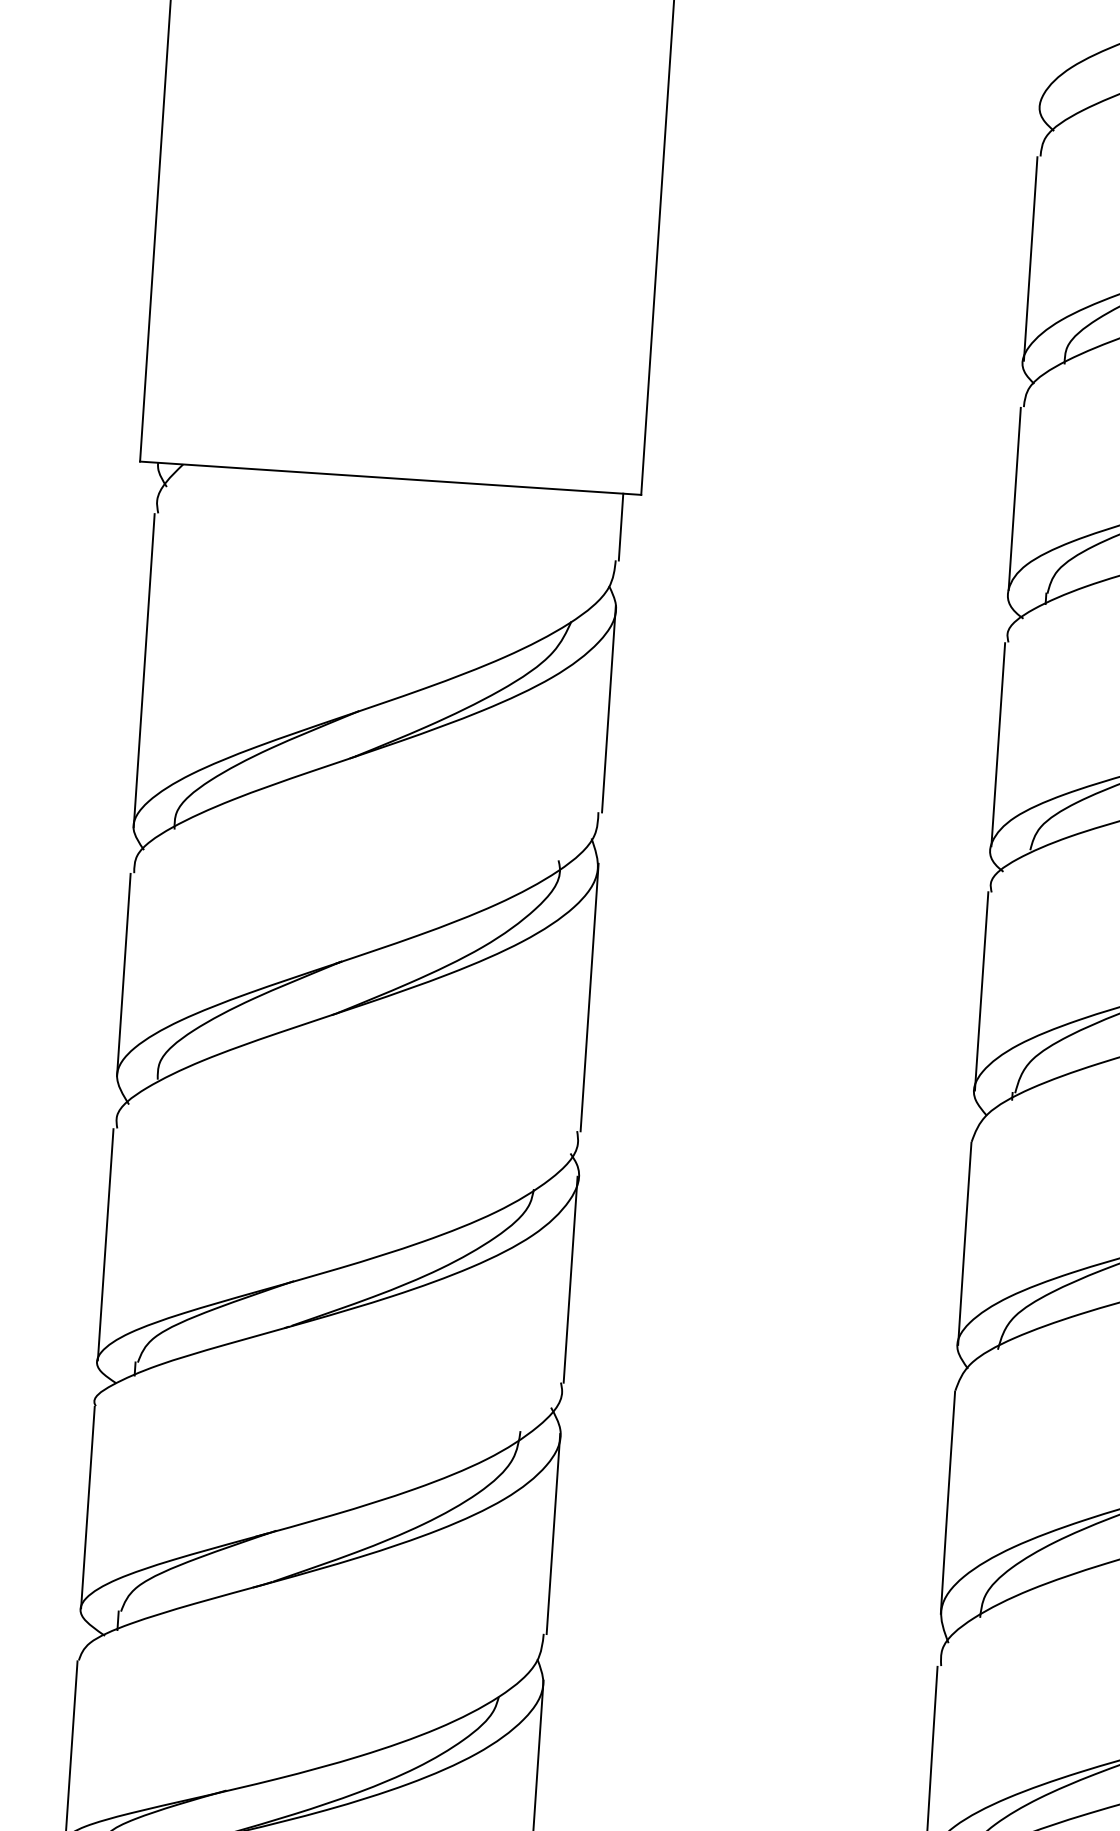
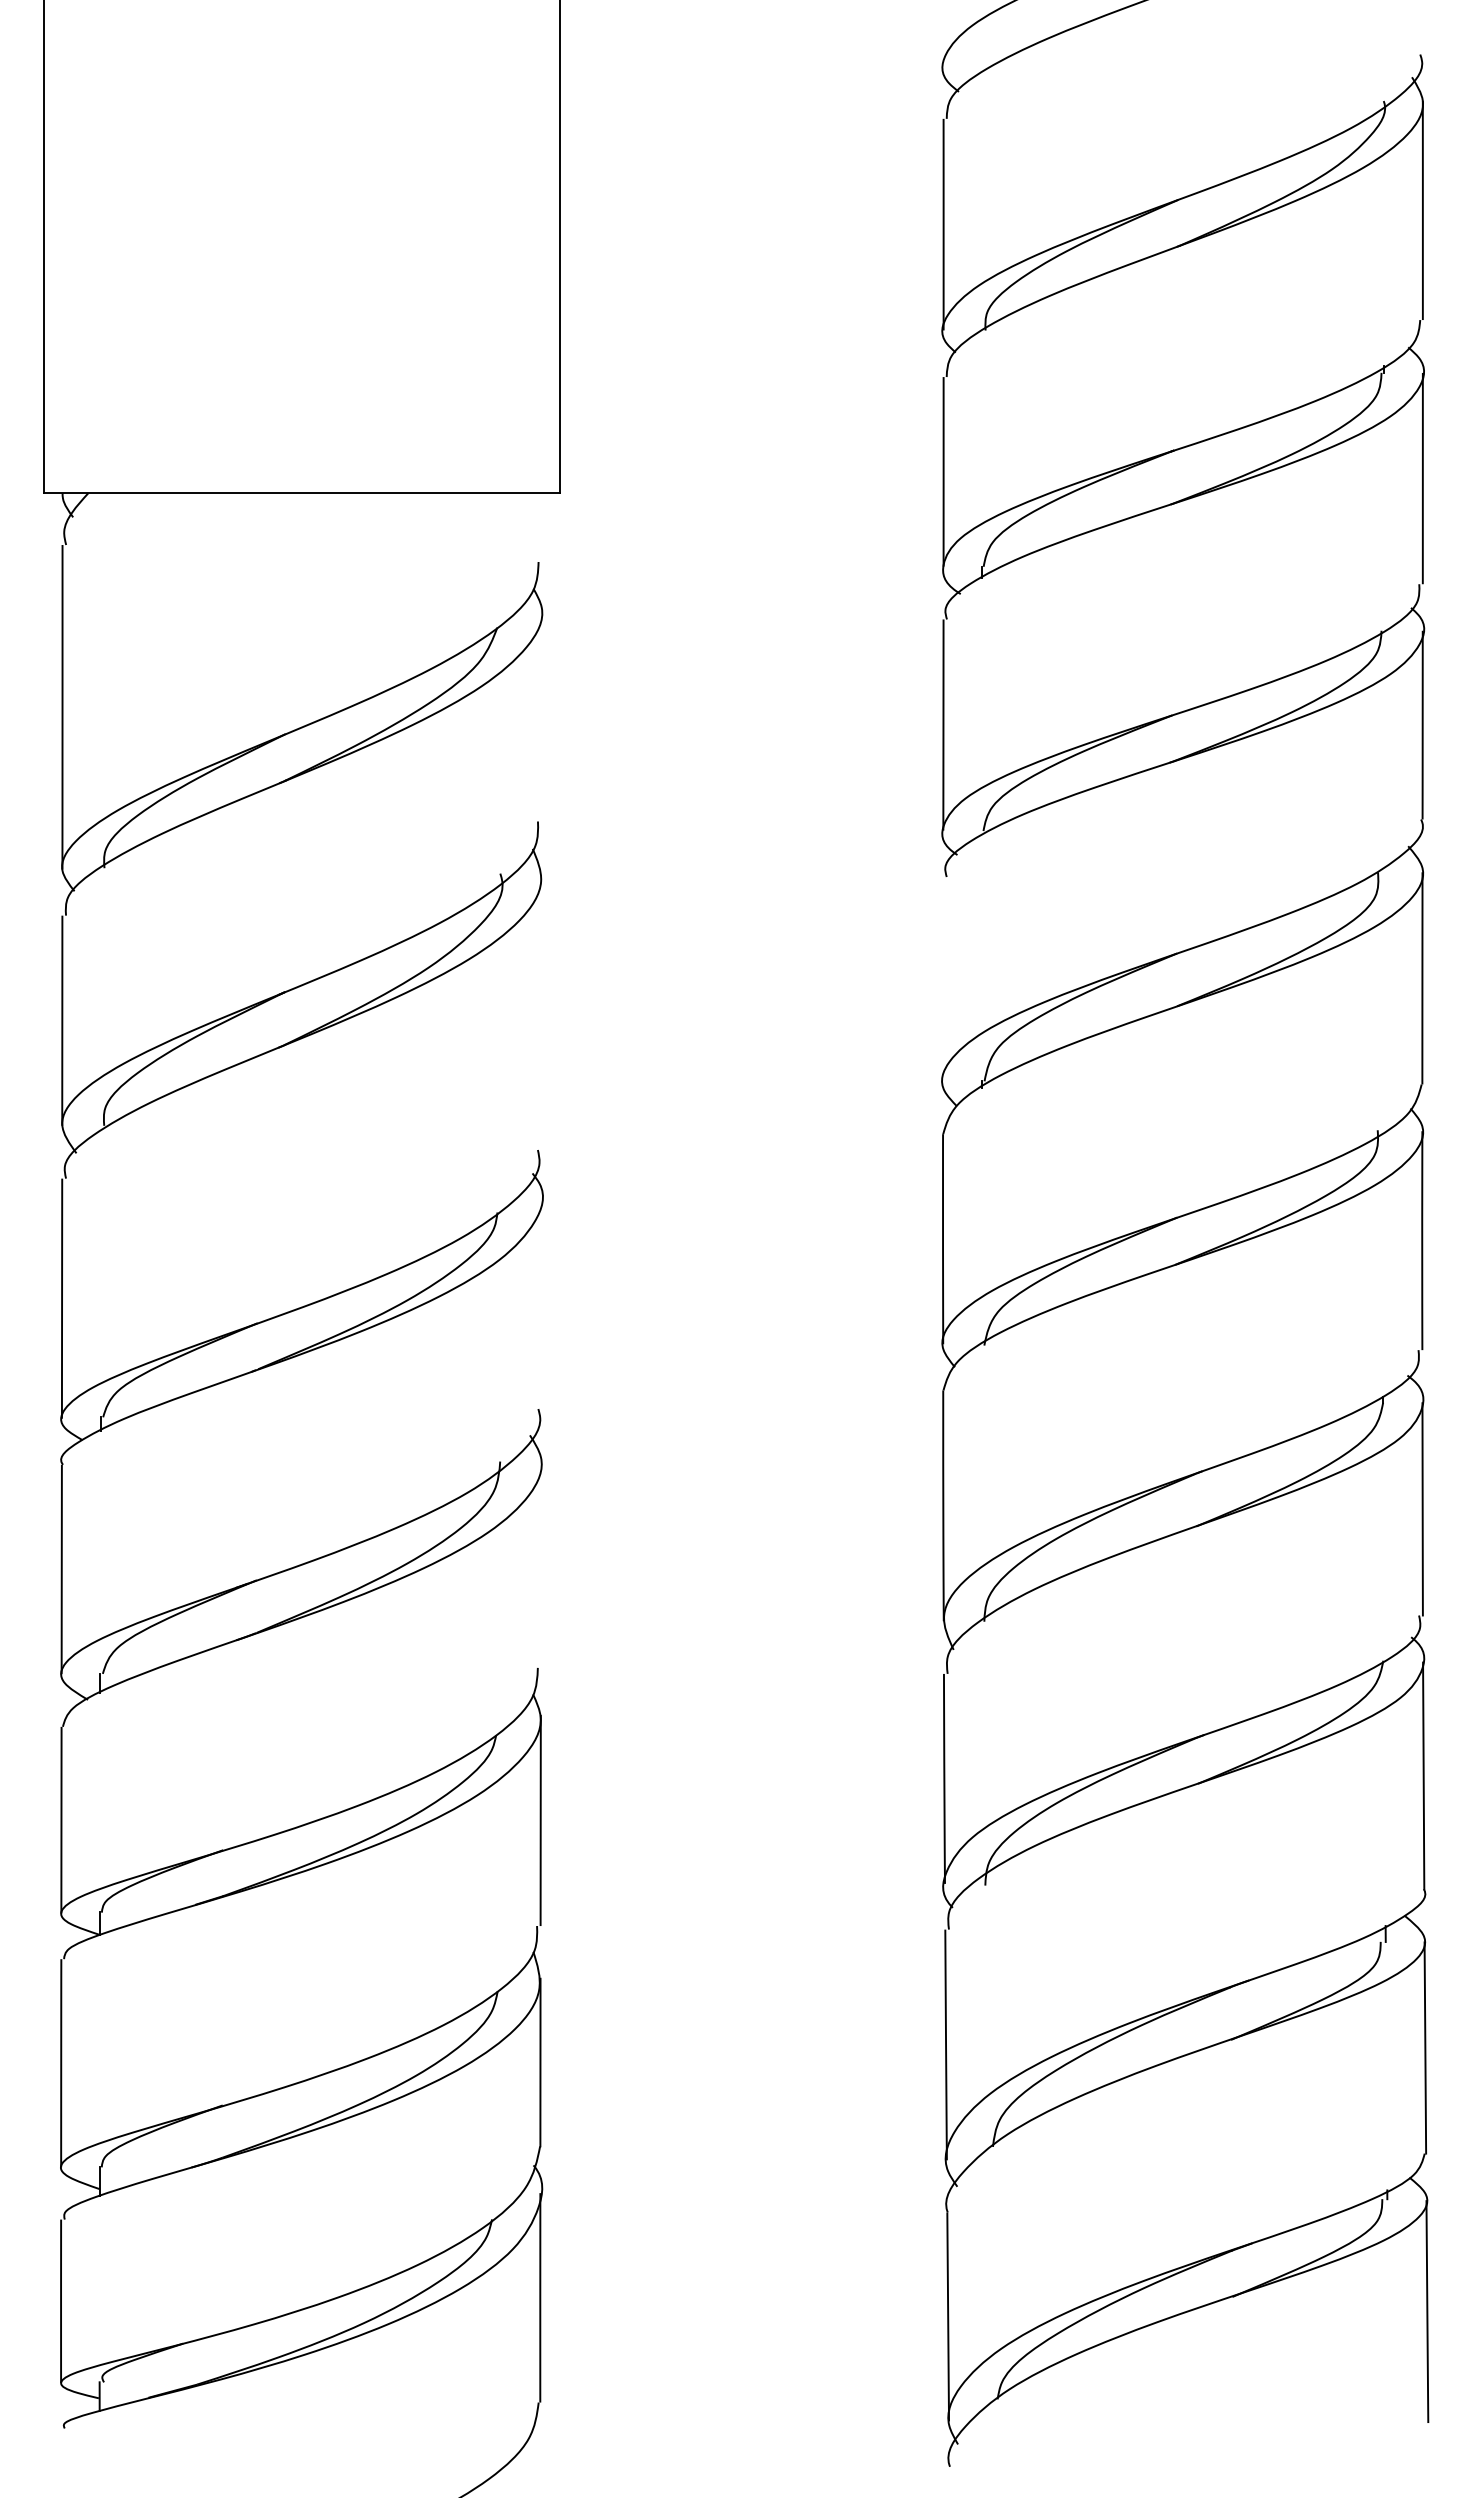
line: (620, 527) -> (541, 527), removed
line: (608, 708) -> (541, 714), removed
line: (981, 991) -> (943, 979), removed
line: (589, 997) -> (541, 1012), removed
line: (570, 1279) -> (541, 1302), removed
line: (552, 1533) -> (540, 1564), removed

